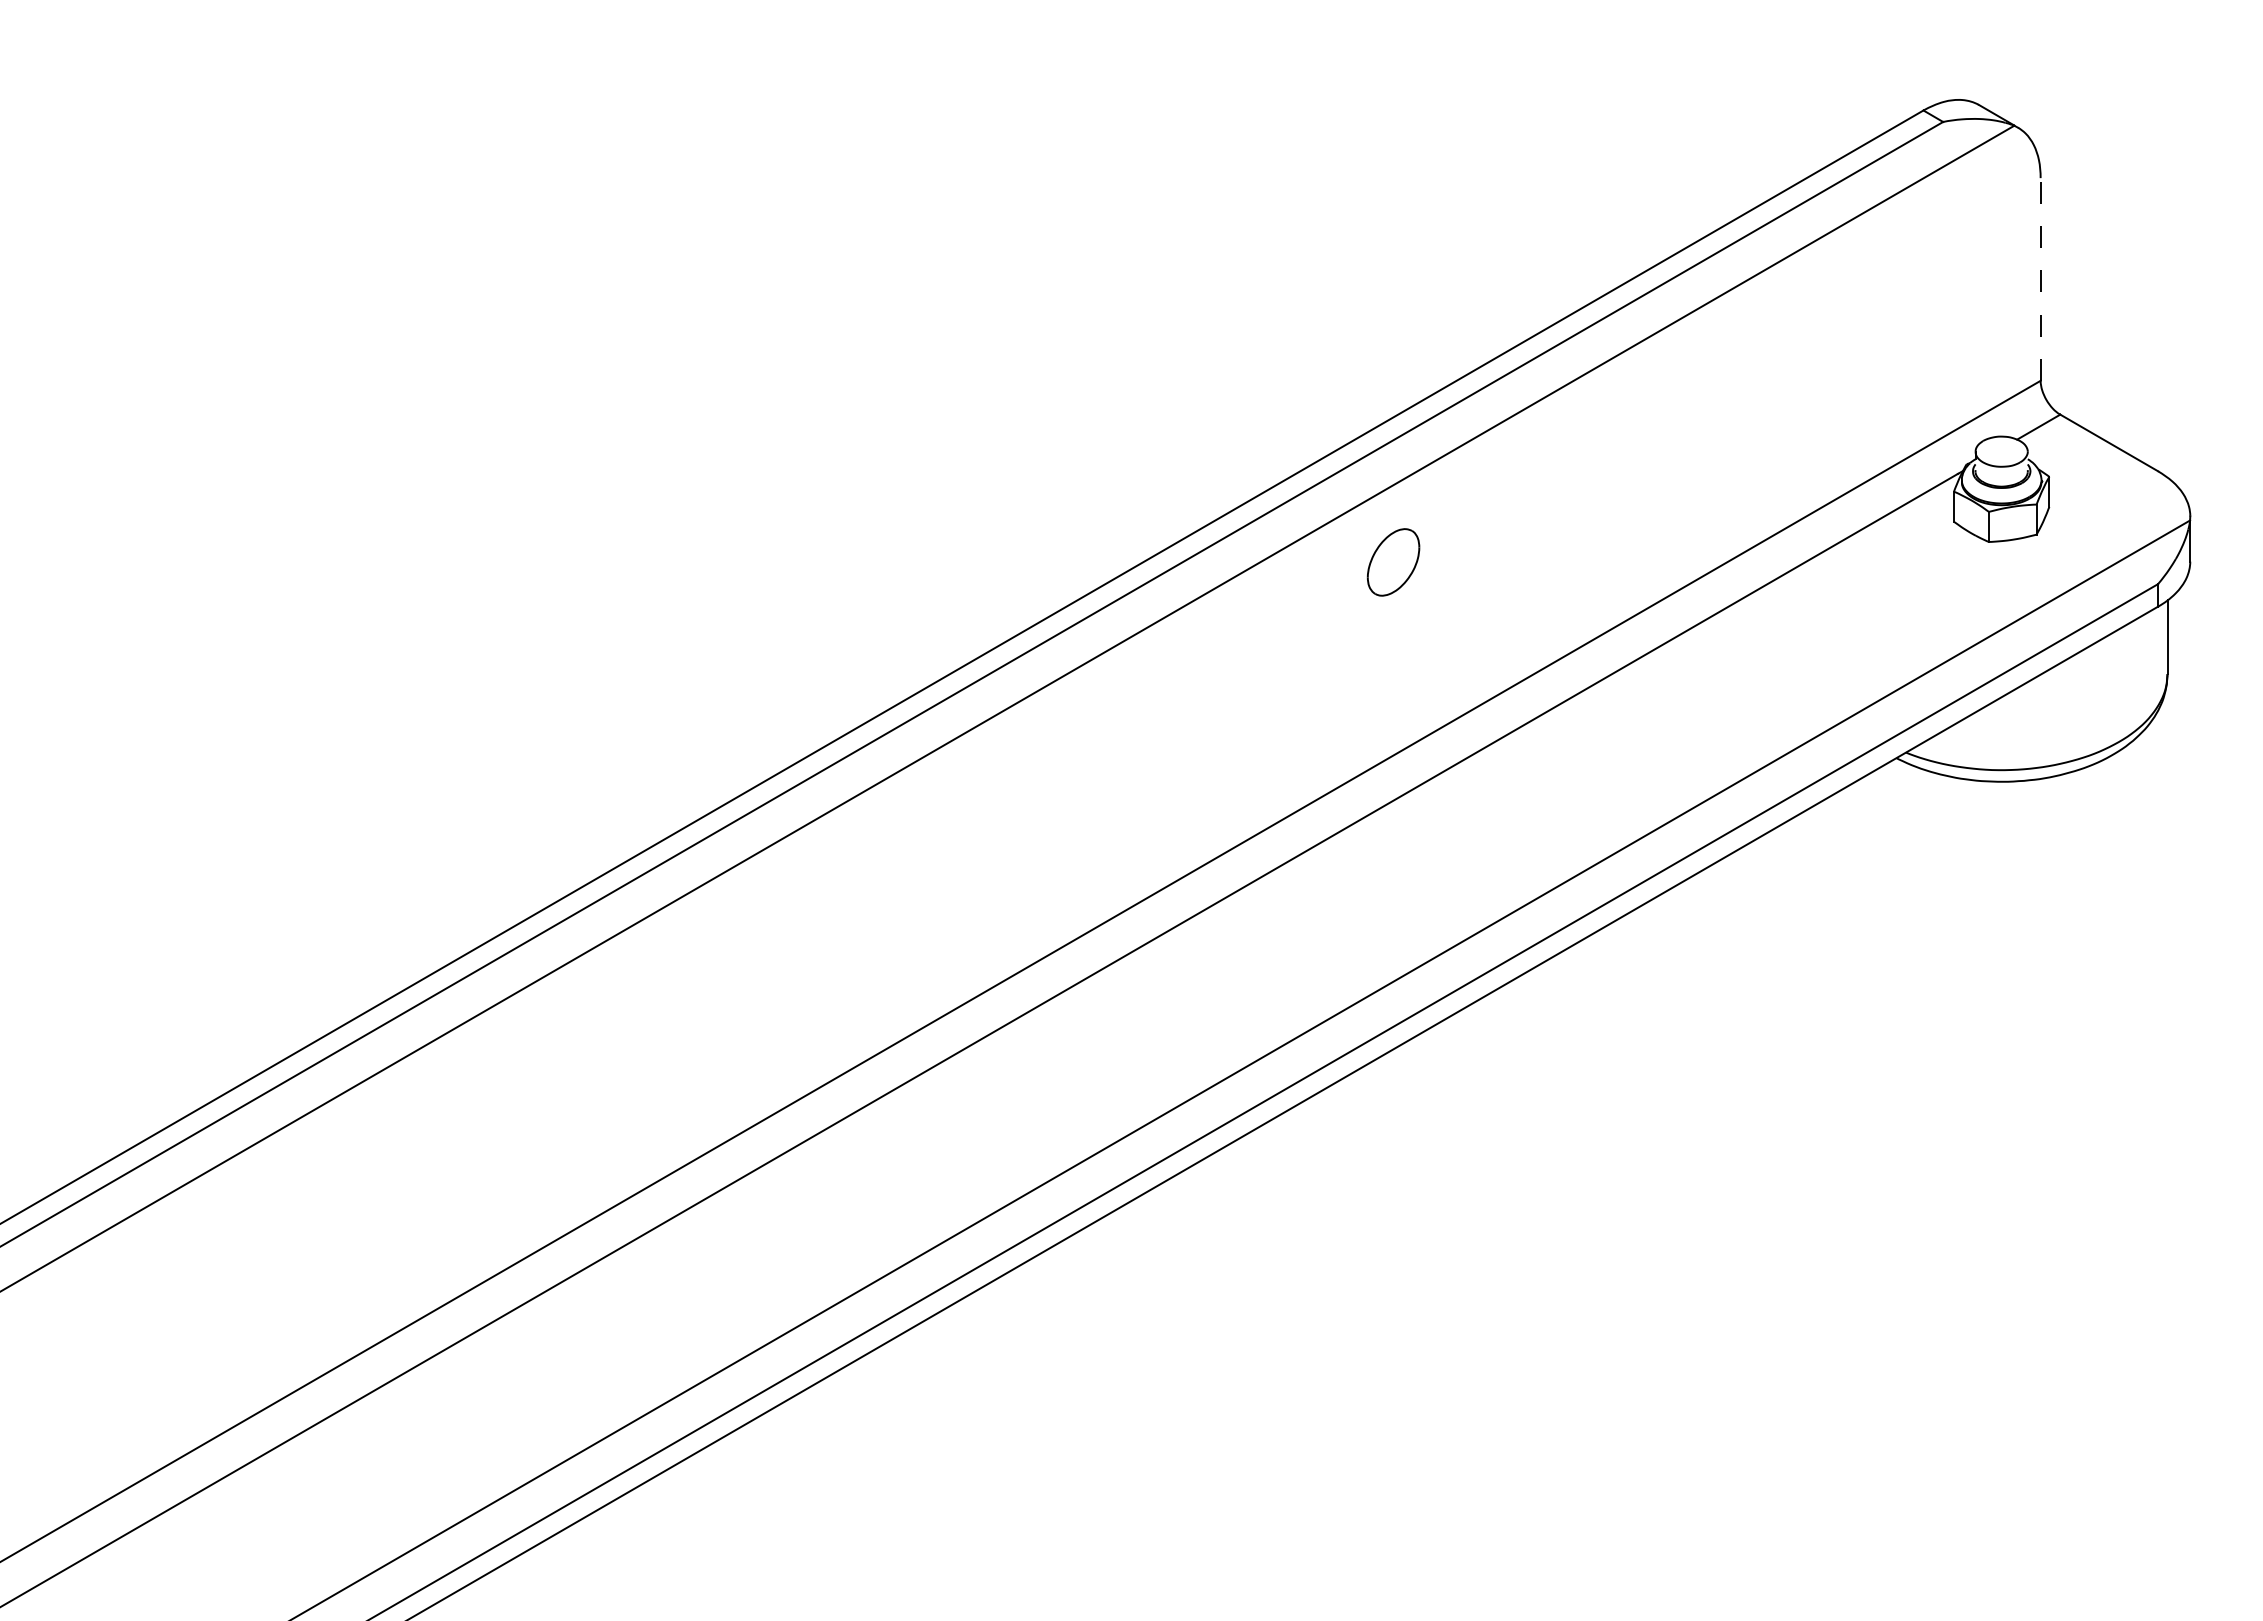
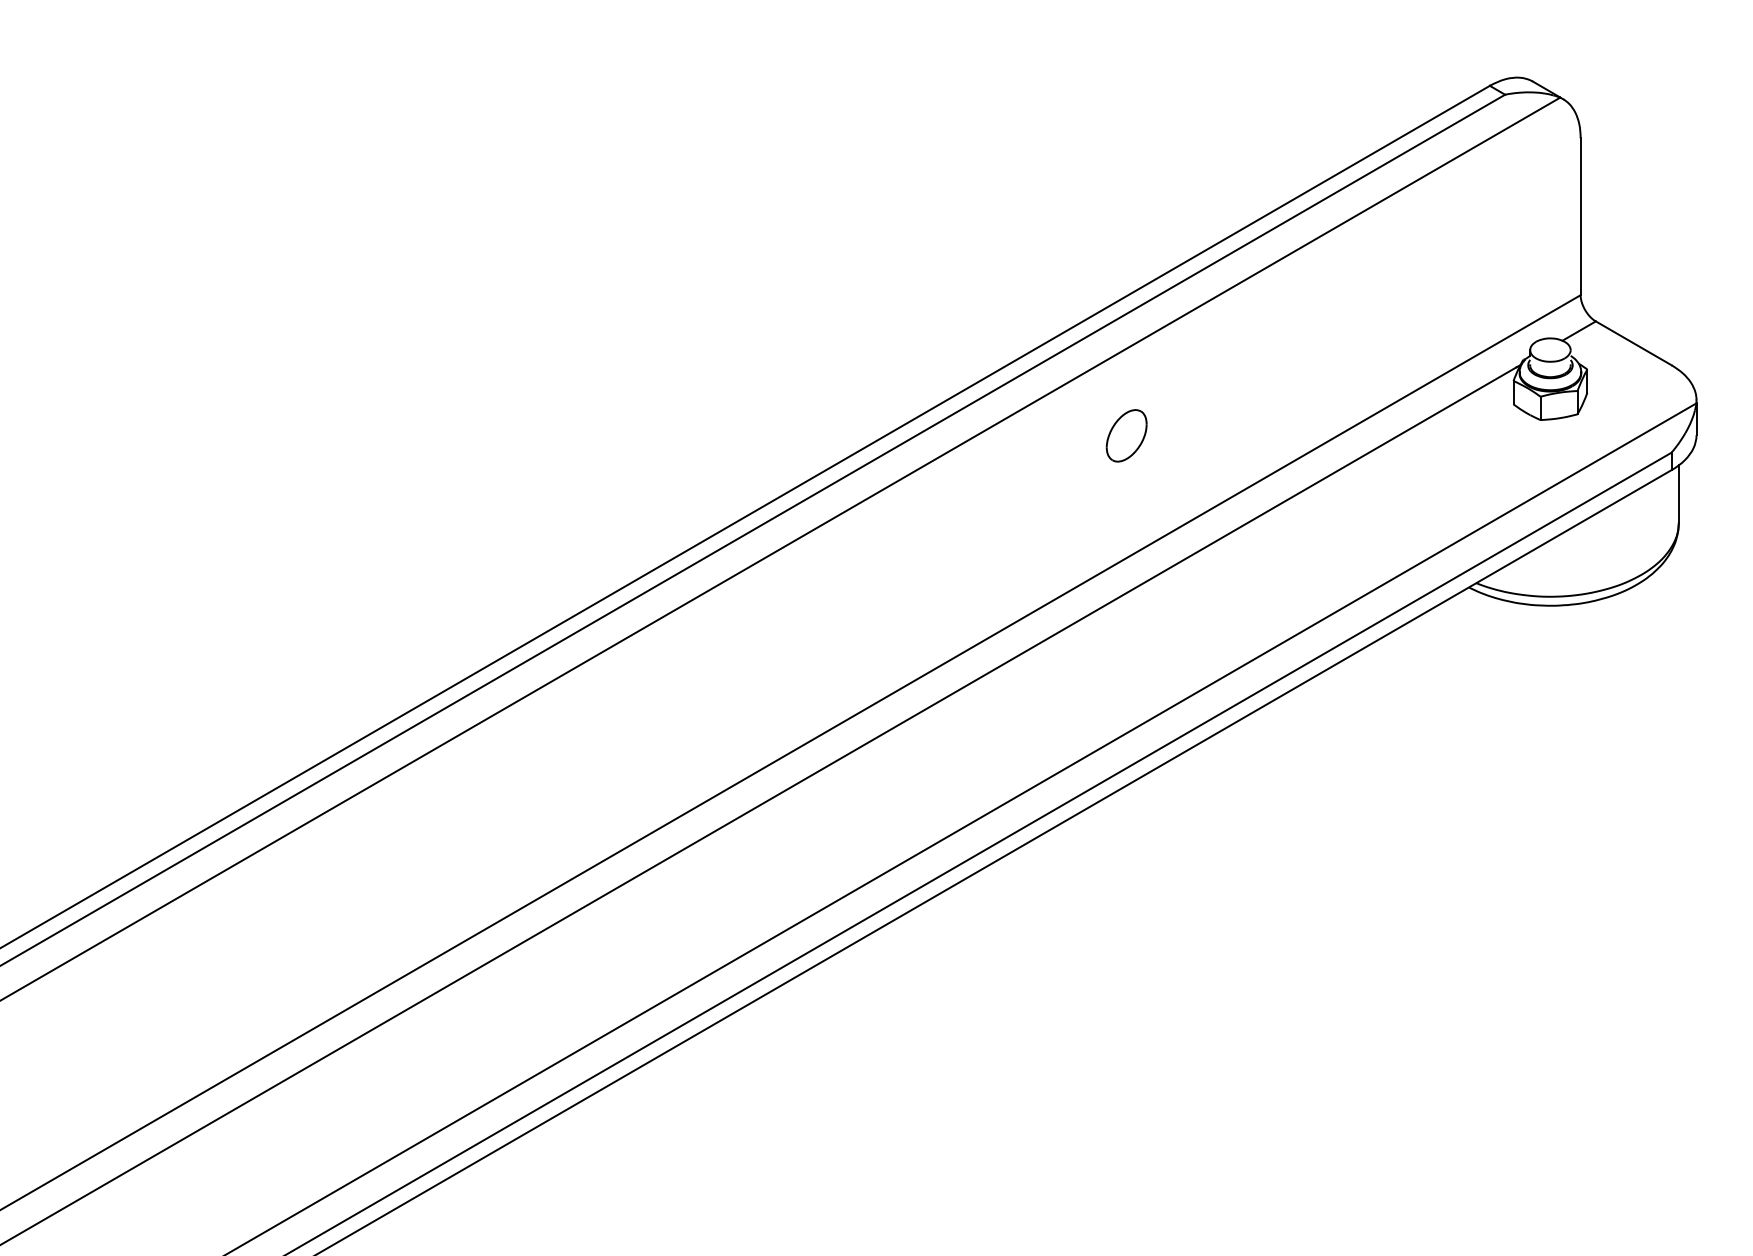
line: (2040, 278) -> (1580, 215), dashed -> solid
part: (1393, 562) -> (1126, 435), moved

